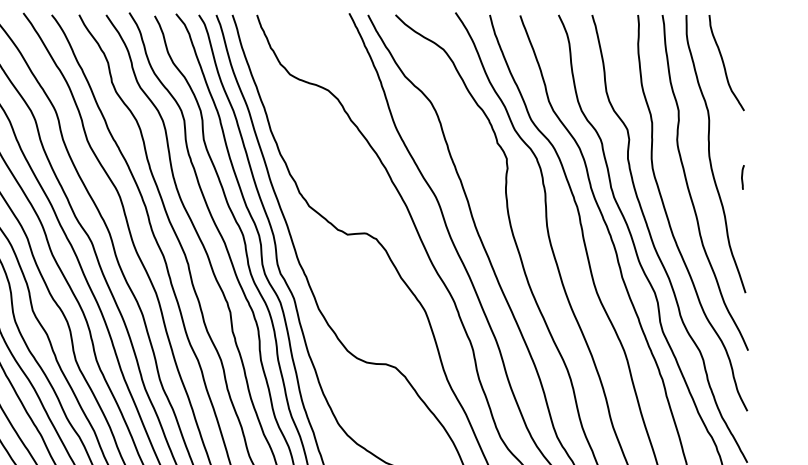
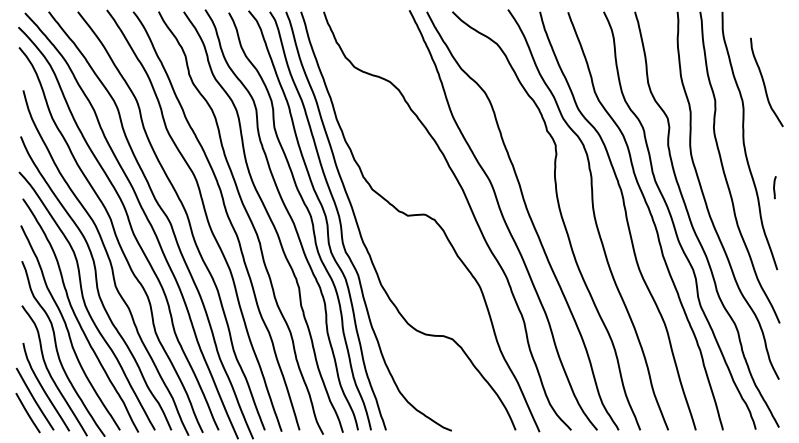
curve: (724, 63) -> (764, 82), moved
line: (742, 177) -> (774, 187), moved

